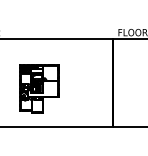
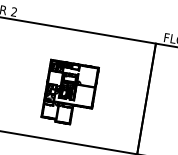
part: (39, 88) -> (70, 93), moved

